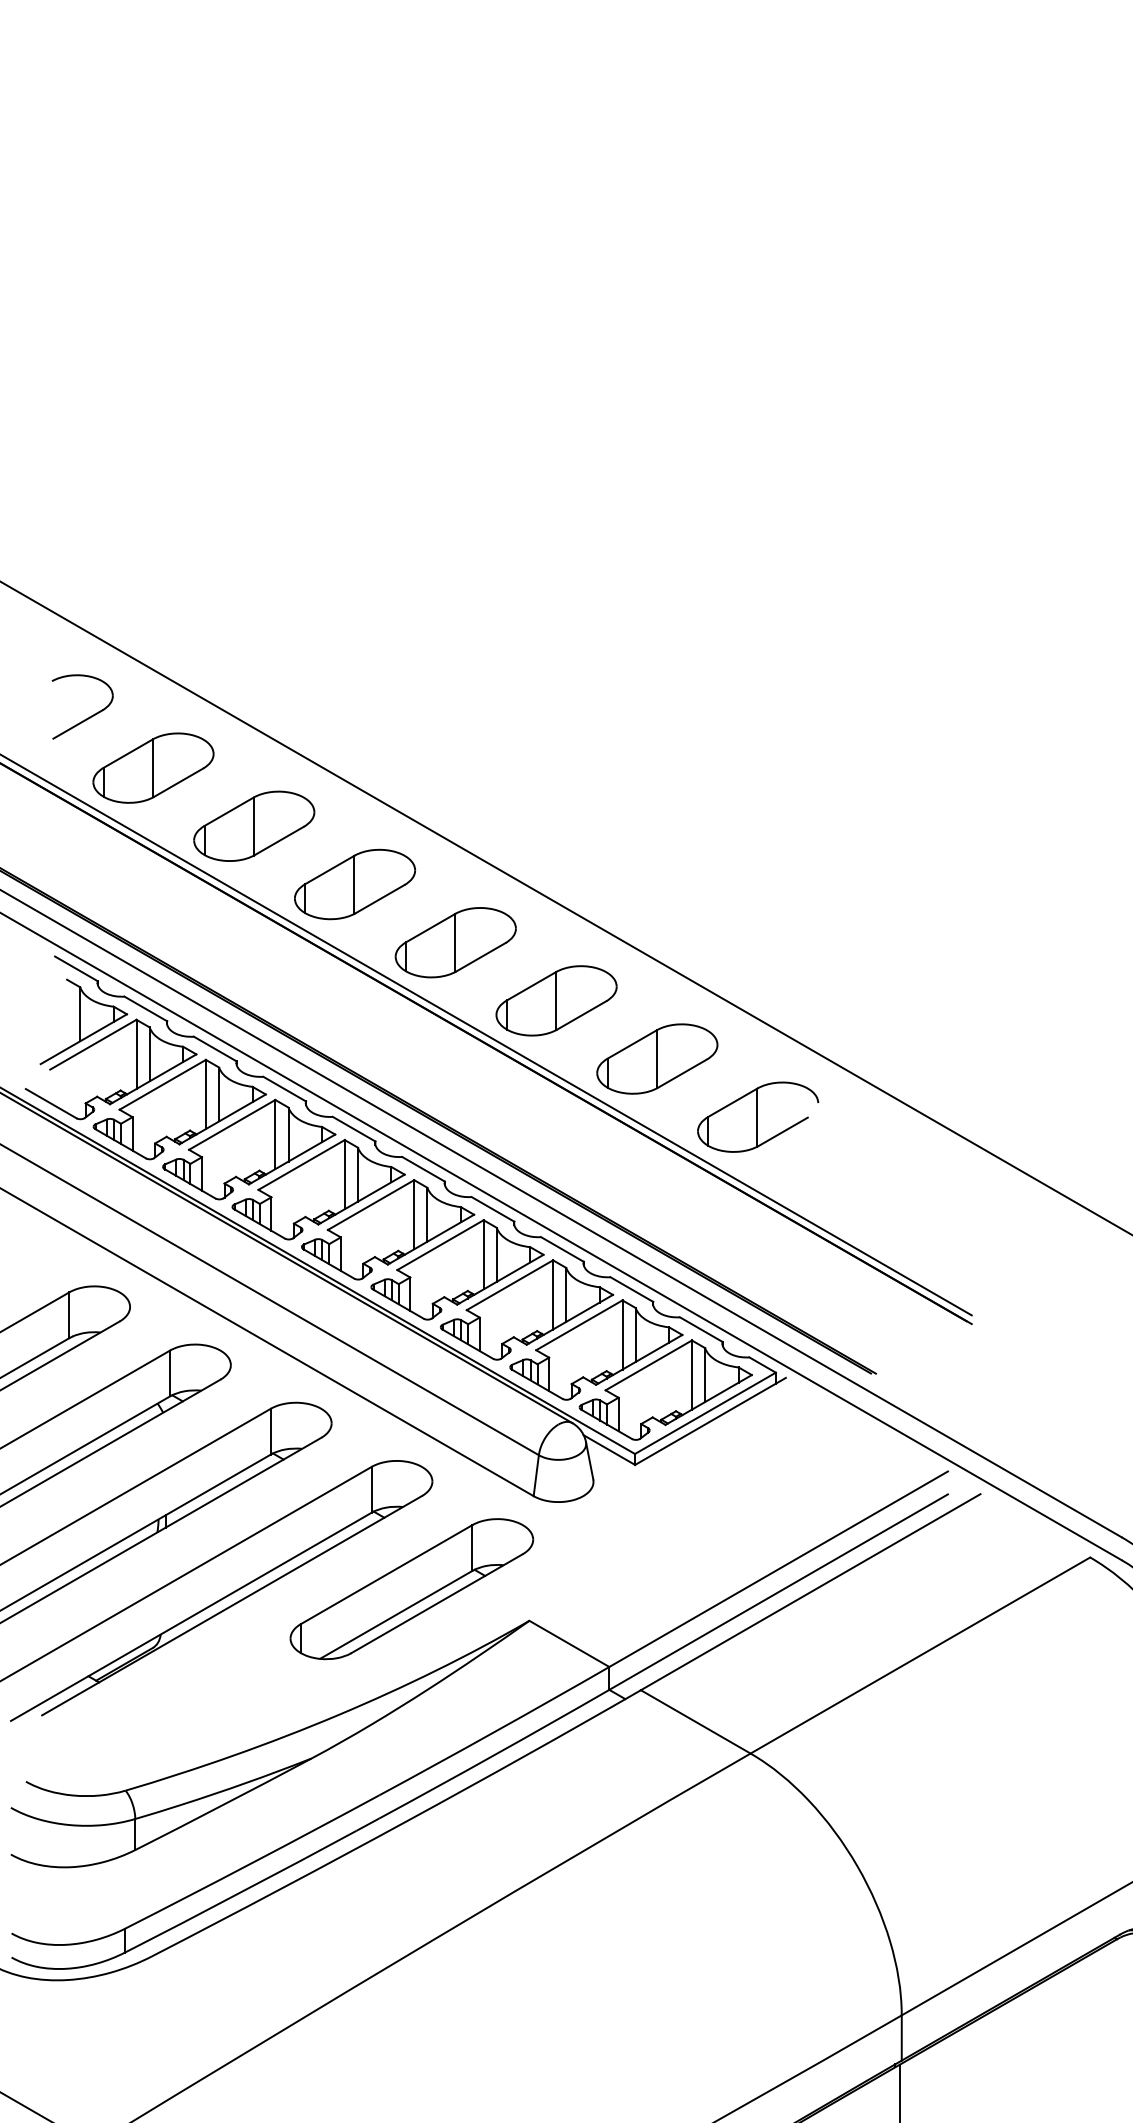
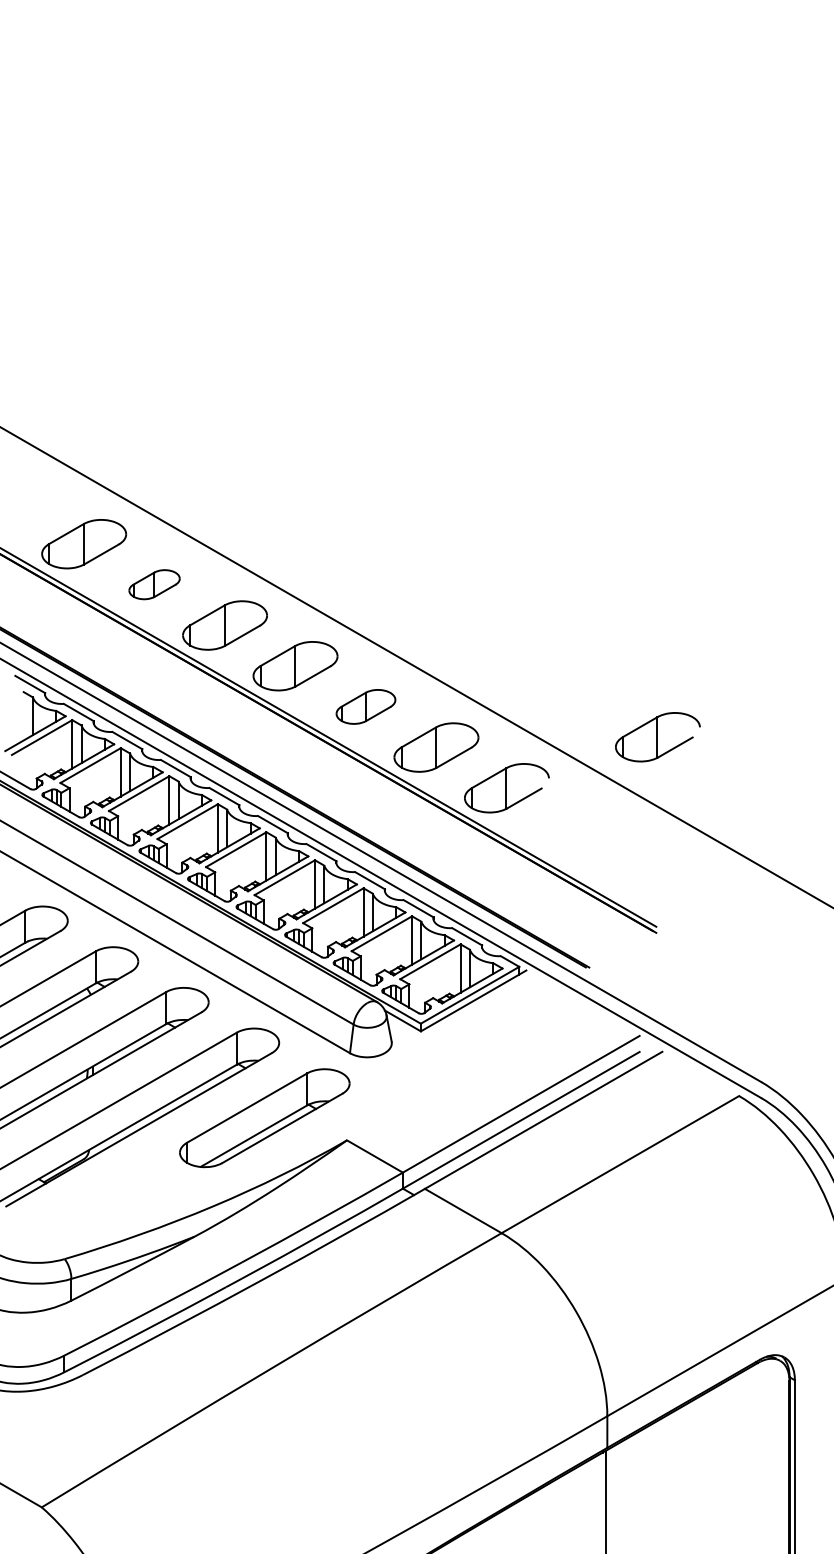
part: (89, 715) -> (39, 507), removed
part: (254, 825) -> (154, 584), size x0.6
part: (555, 1000) -> (365, 706), size x0.7
part: (973, 1044) -> (657, 737), added

